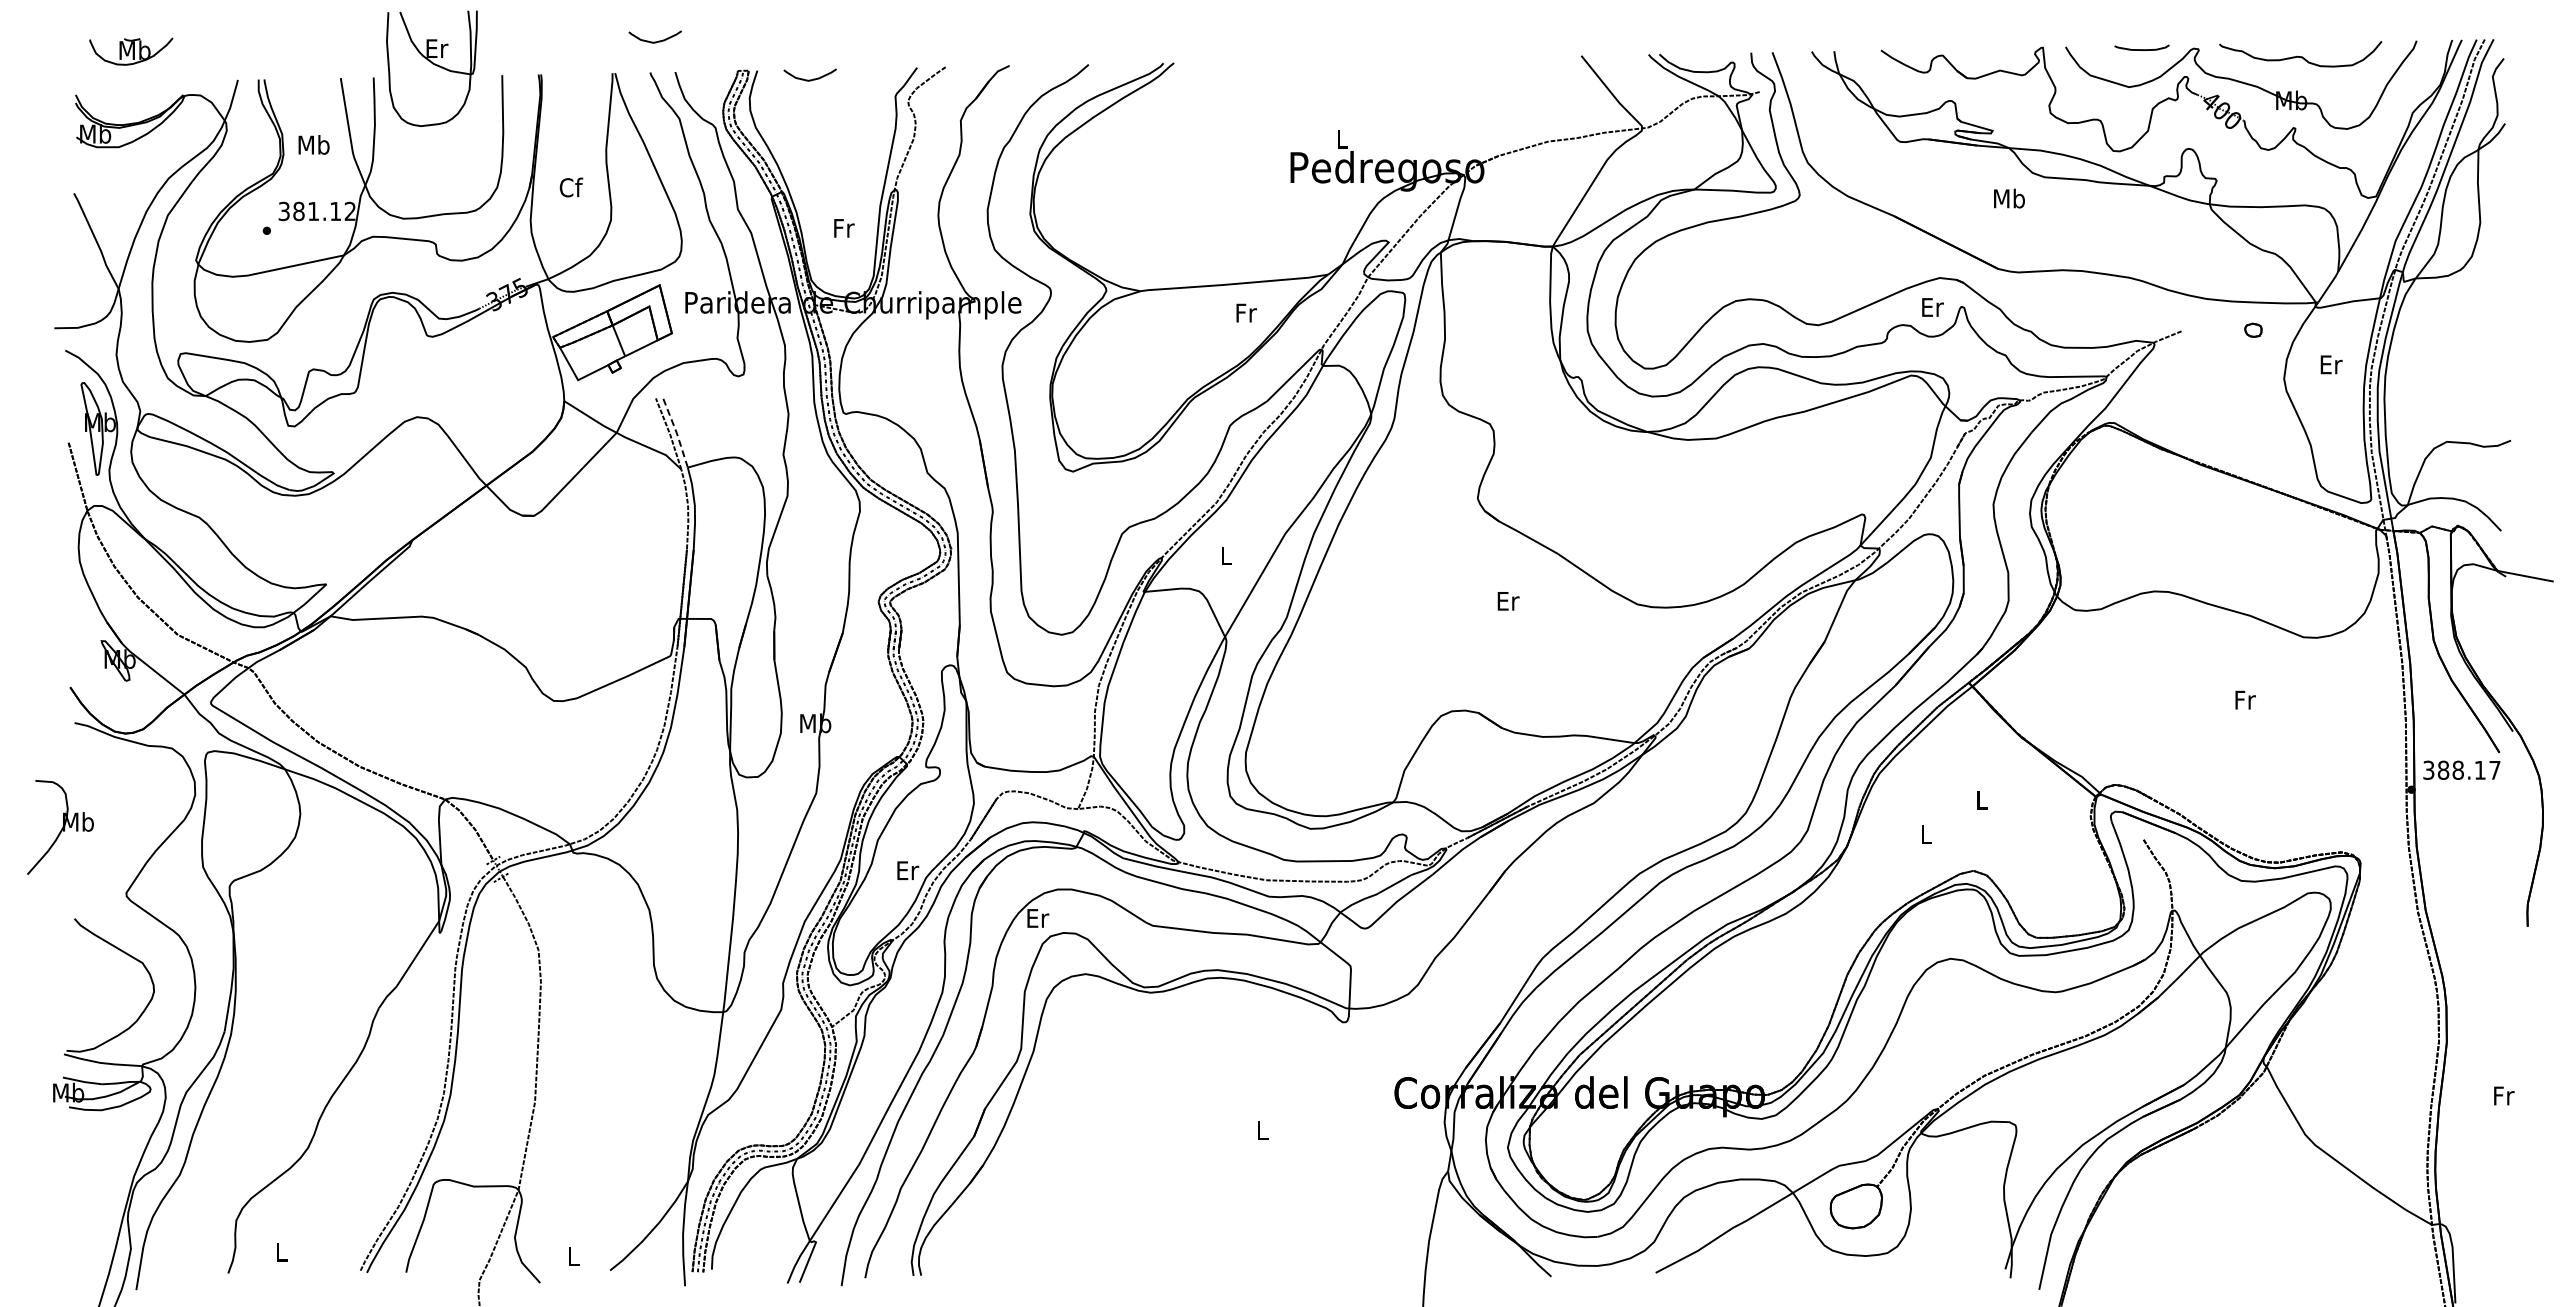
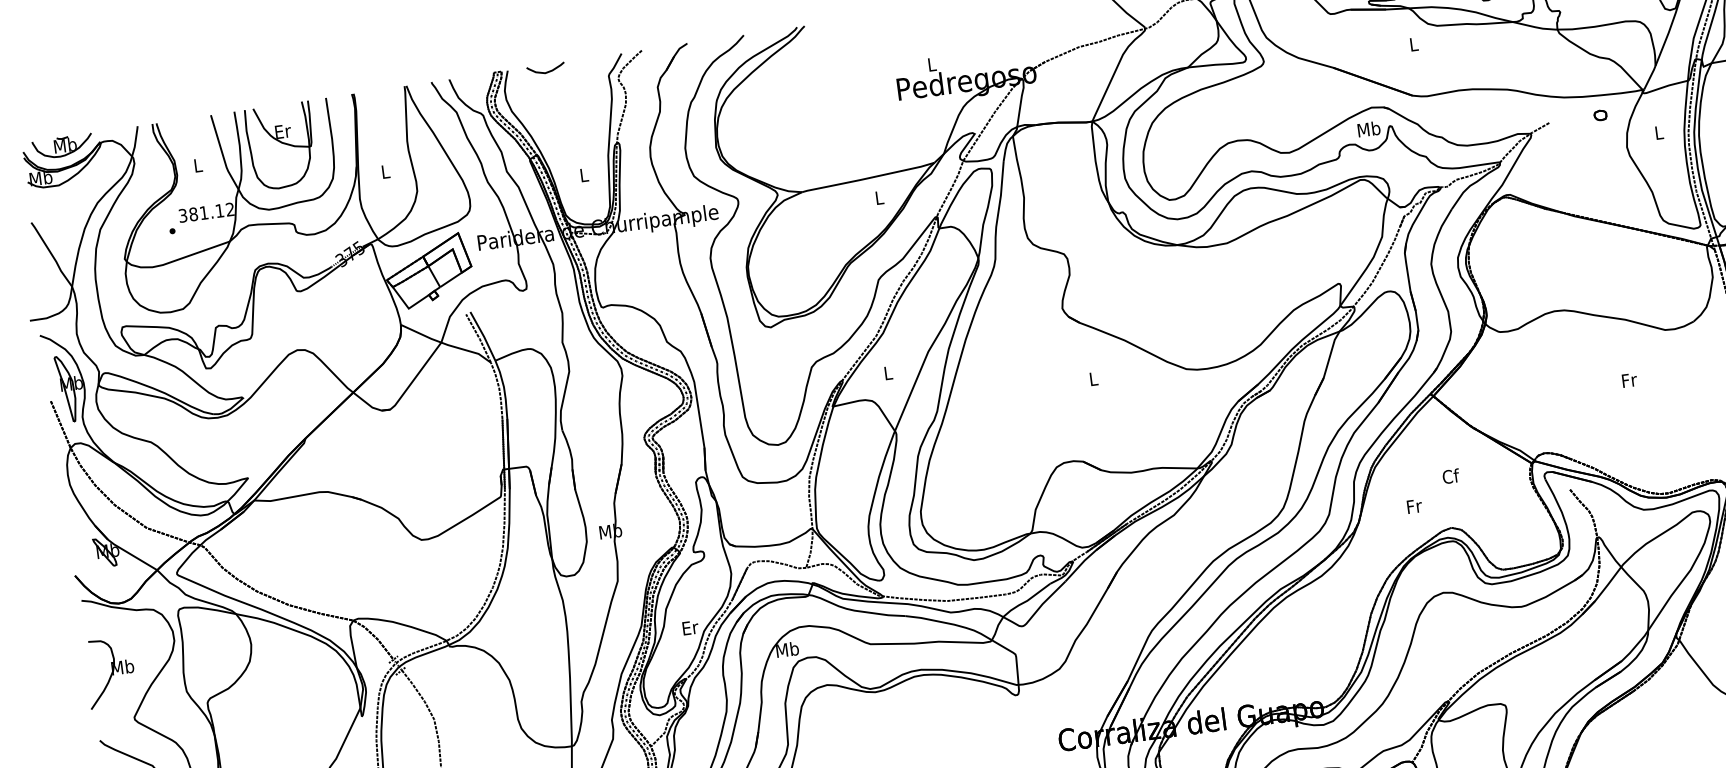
curve: (654, 41) -> (431, 59), removed
part: (131, 51) -> (63, 146), moved
part: (431, 68) -> (280, 146), moved
text: (313, 144) -> (197, 165), Mb -> L
text: (571, 187) -> (385, 171), Cf -> L
text: (2009, 198) -> (1413, 44), Mb -> L
text: (844, 228) -> (584, 175), Fr -> L
text: (1932, 307) -> (1369, 129), Er -> Mb
text: (1246, 312) -> (879, 197), Fr -> L
text: (2331, 364) -> (1659, 132), Er -> L
line: (676, 431) -> (483, 336), dashed -> solid
text: (1508, 601) -> (1094, 379), Er -> L
text: (1982, 799) -> (1451, 476), L -> Cf
part: (60, 827) -> (110, 672), moved
text: (1926, 834) -> (1414, 506), L -> Fr
text: (1037, 918) -> (787, 649), Er -> Mb

